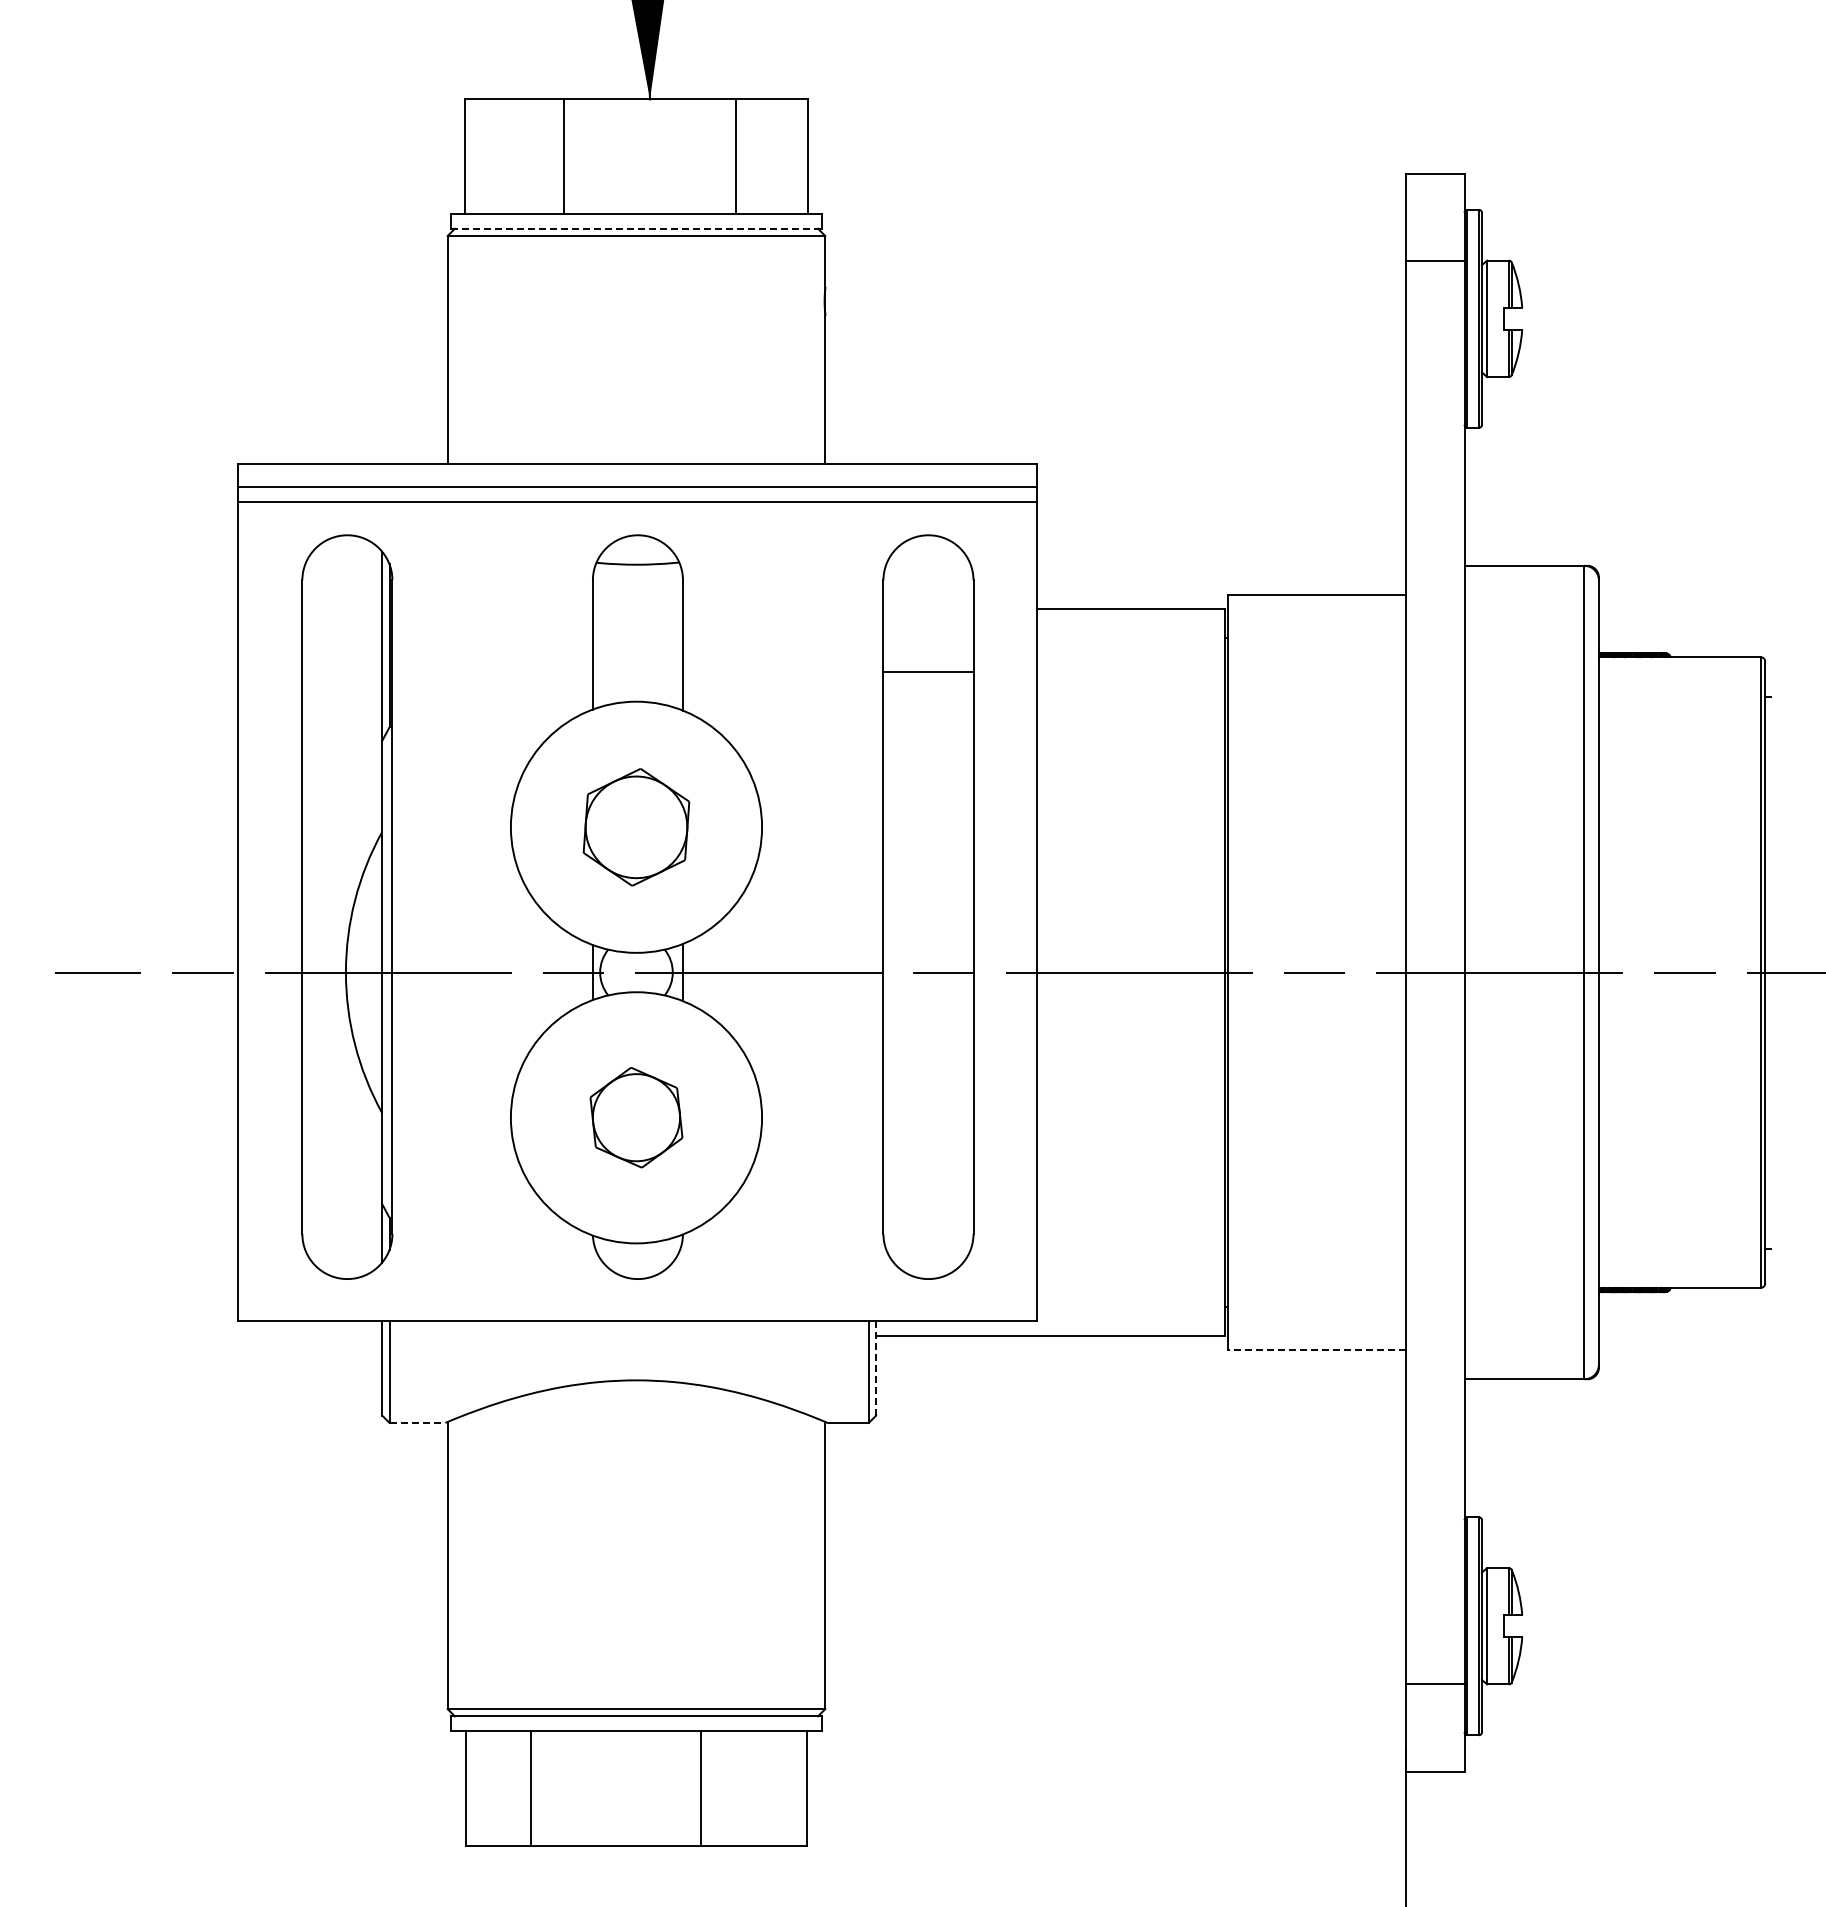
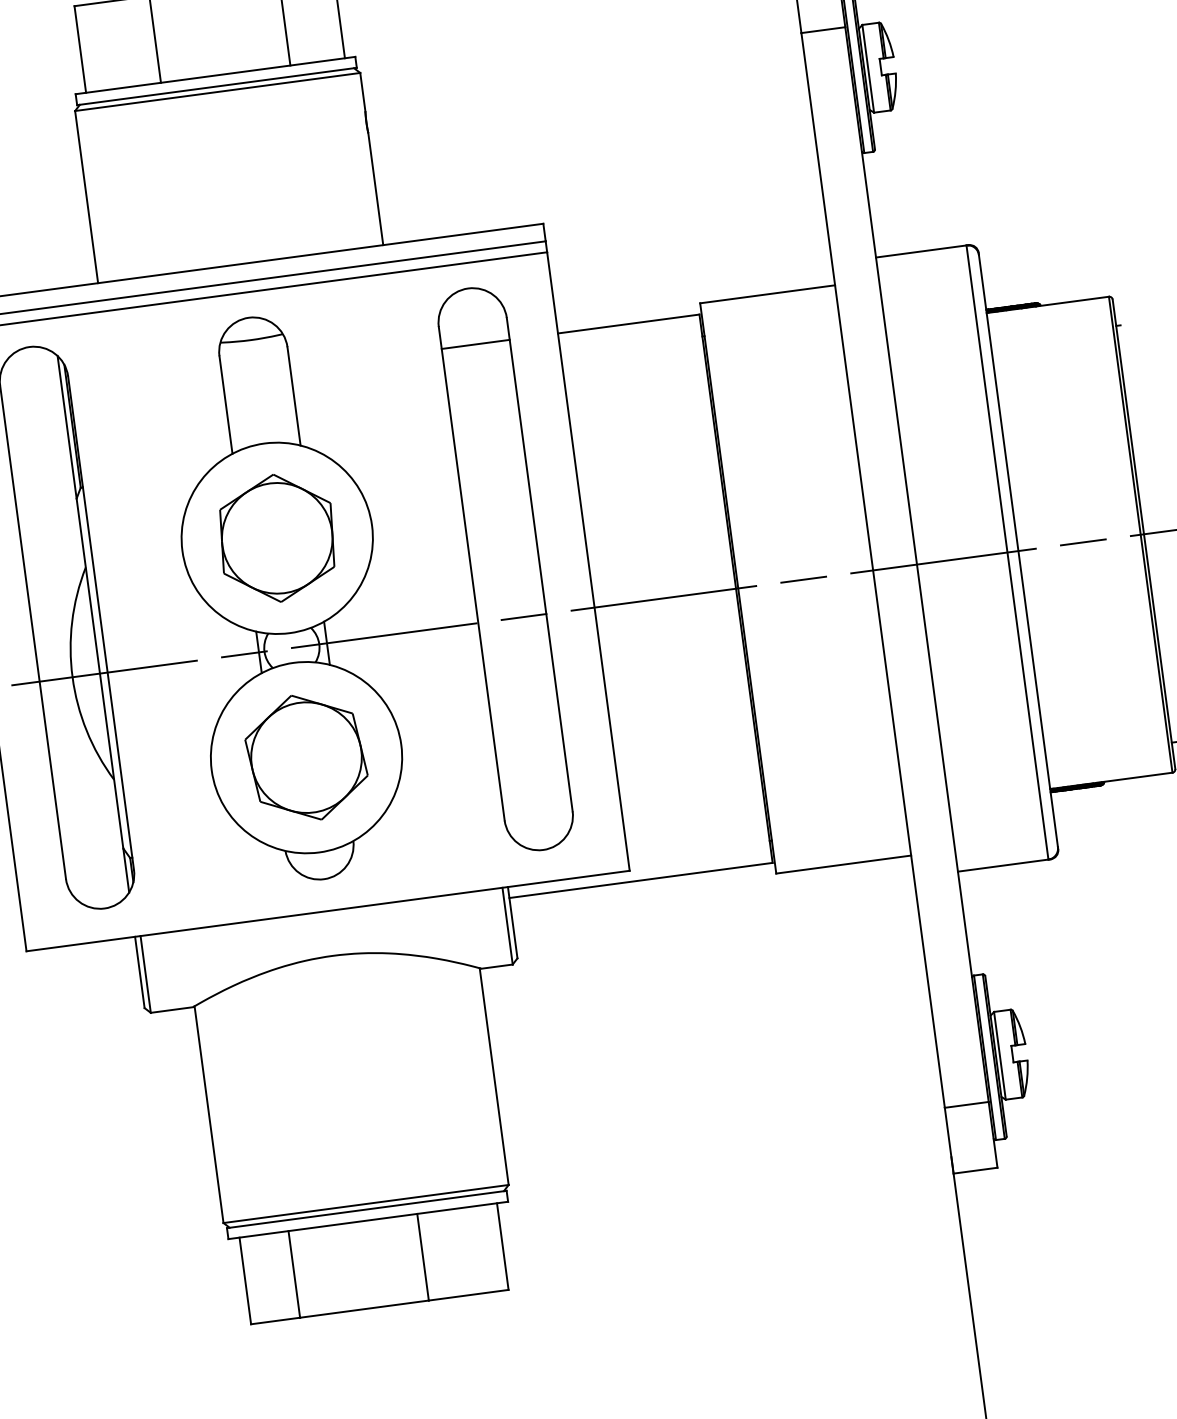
line: (636, 228) -> (216, 86), dashed -> solid
line: (928, 672) -> (475, 344), moved
part: (636, 827) -> (277, 538), size x1.43
part: (636, 1117) -> (306, 757), size x1.67
line: (1316, 1350) -> (843, 864), dashed -> solid
line: (876, 1368) -> (512, 922), dashed -> solid
line: (417, 1422) -> (171, 1009), dashed -> solid

